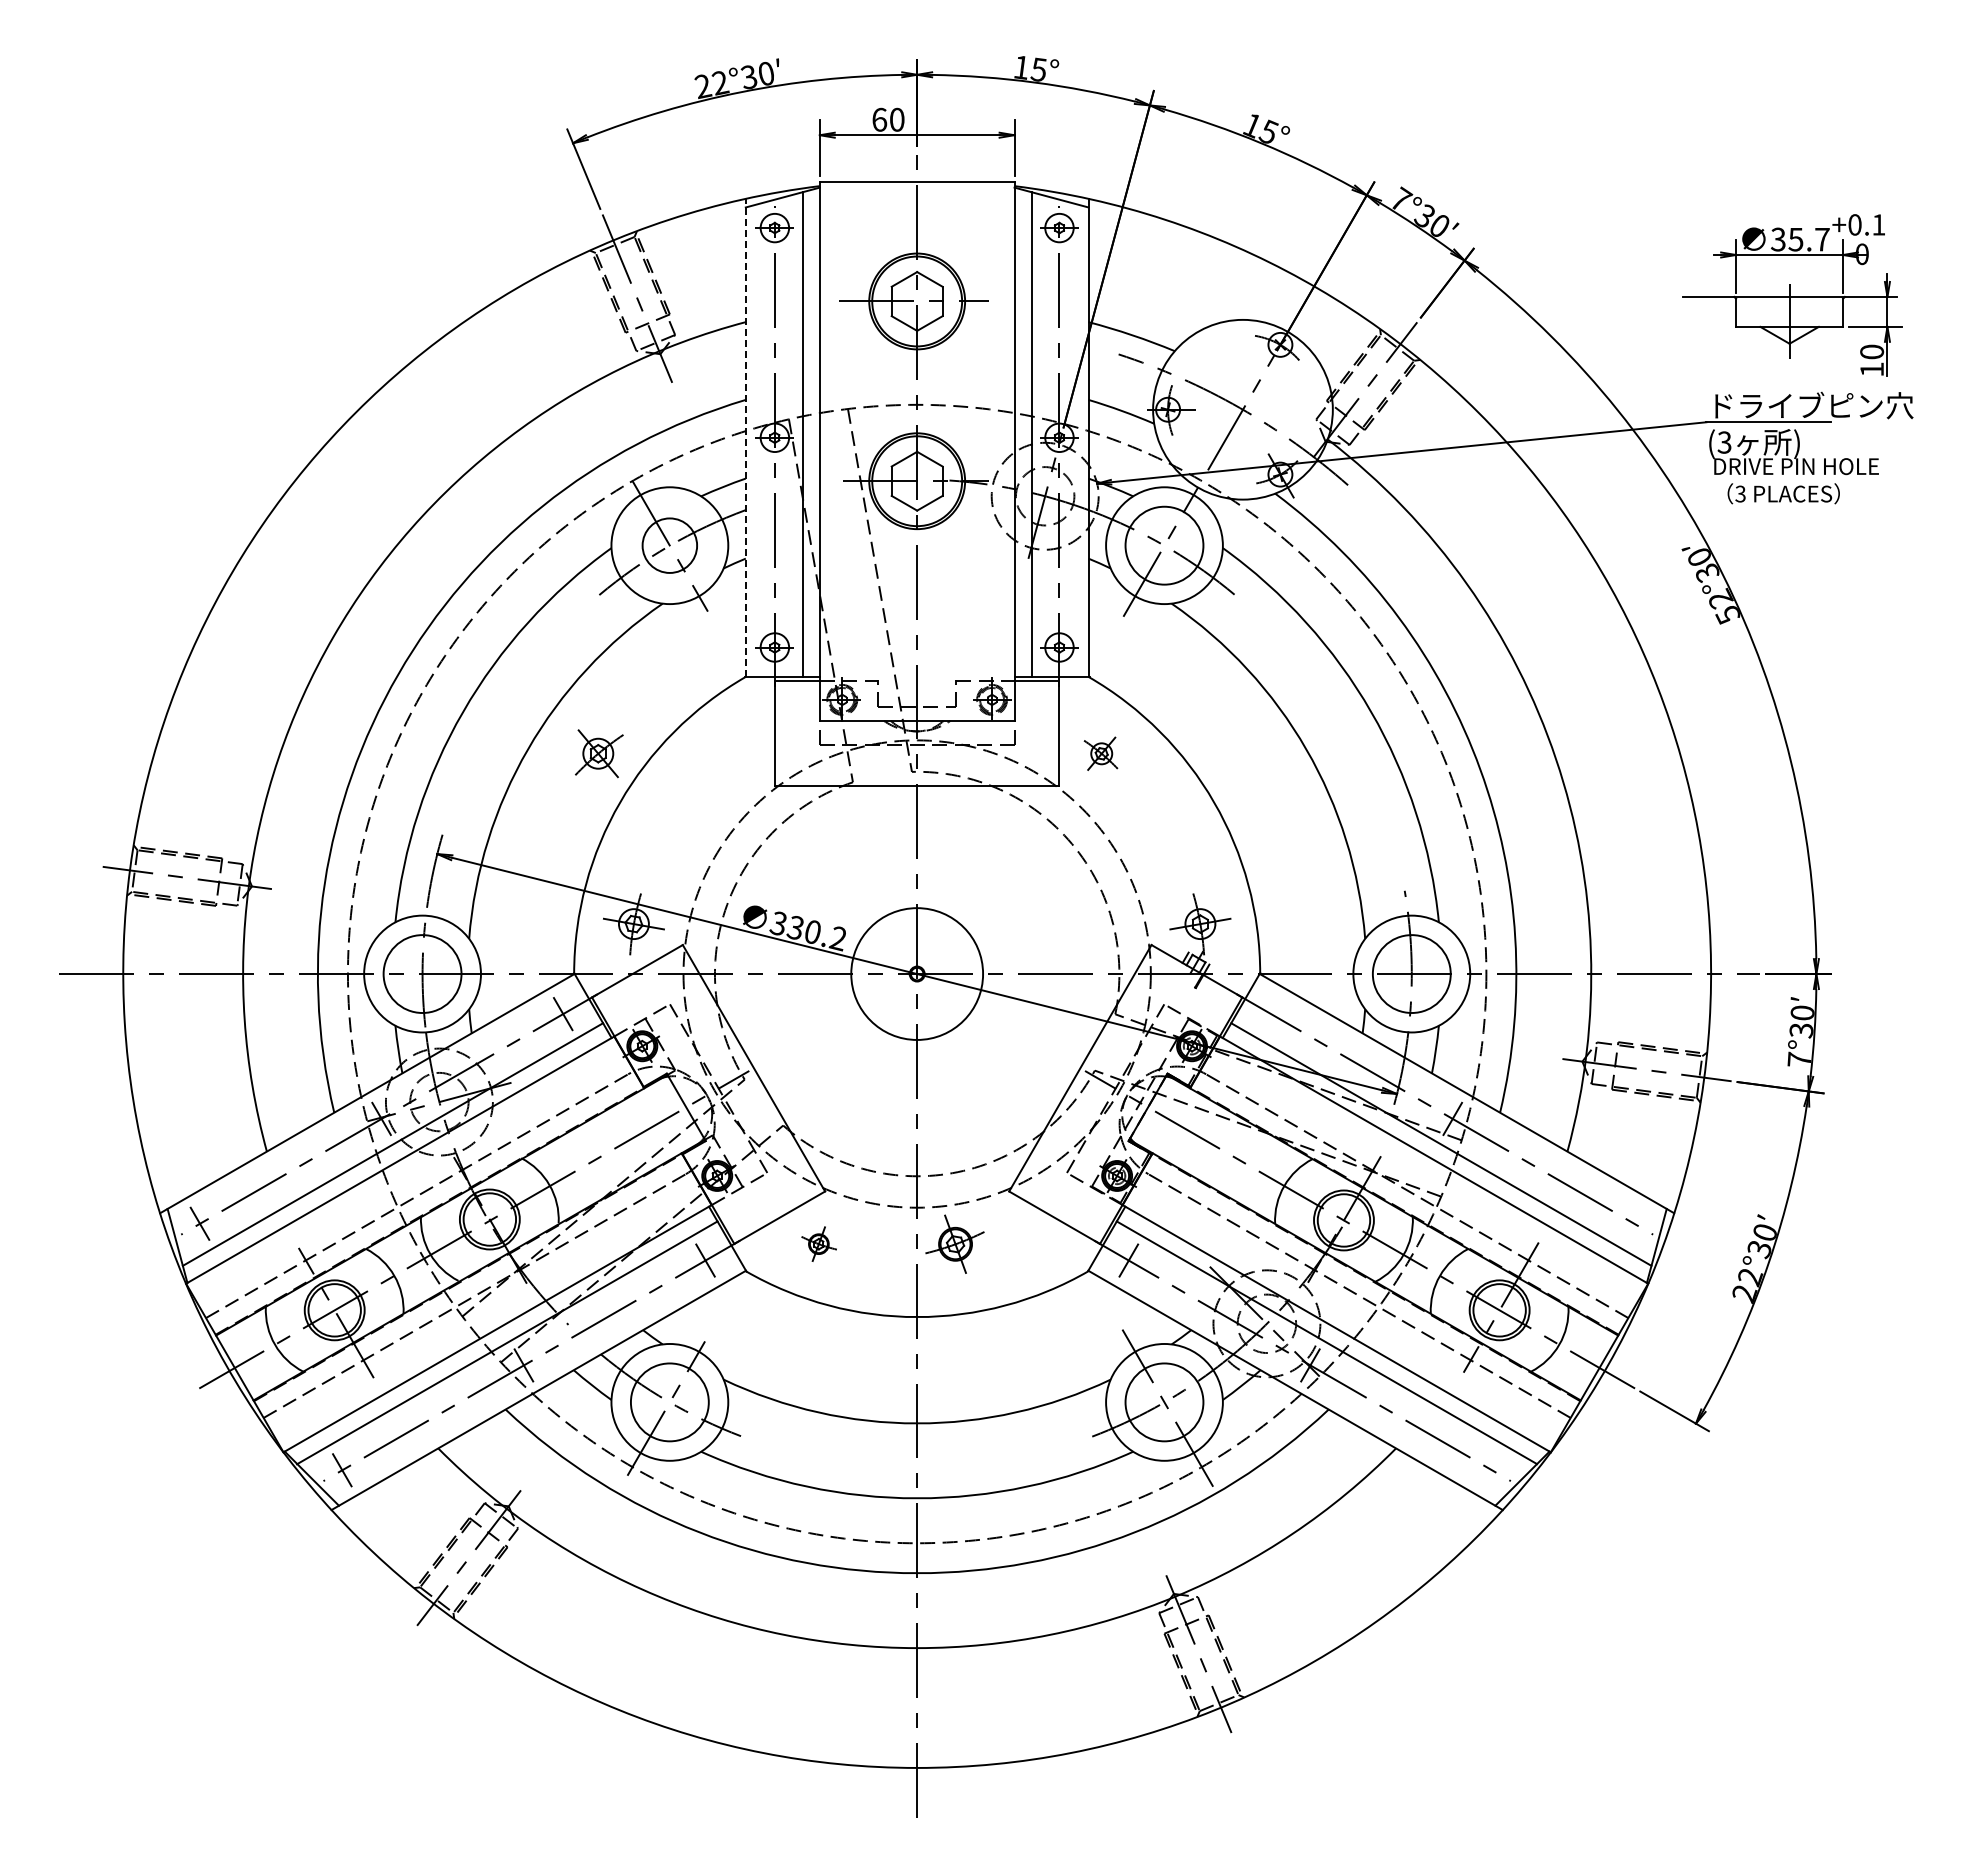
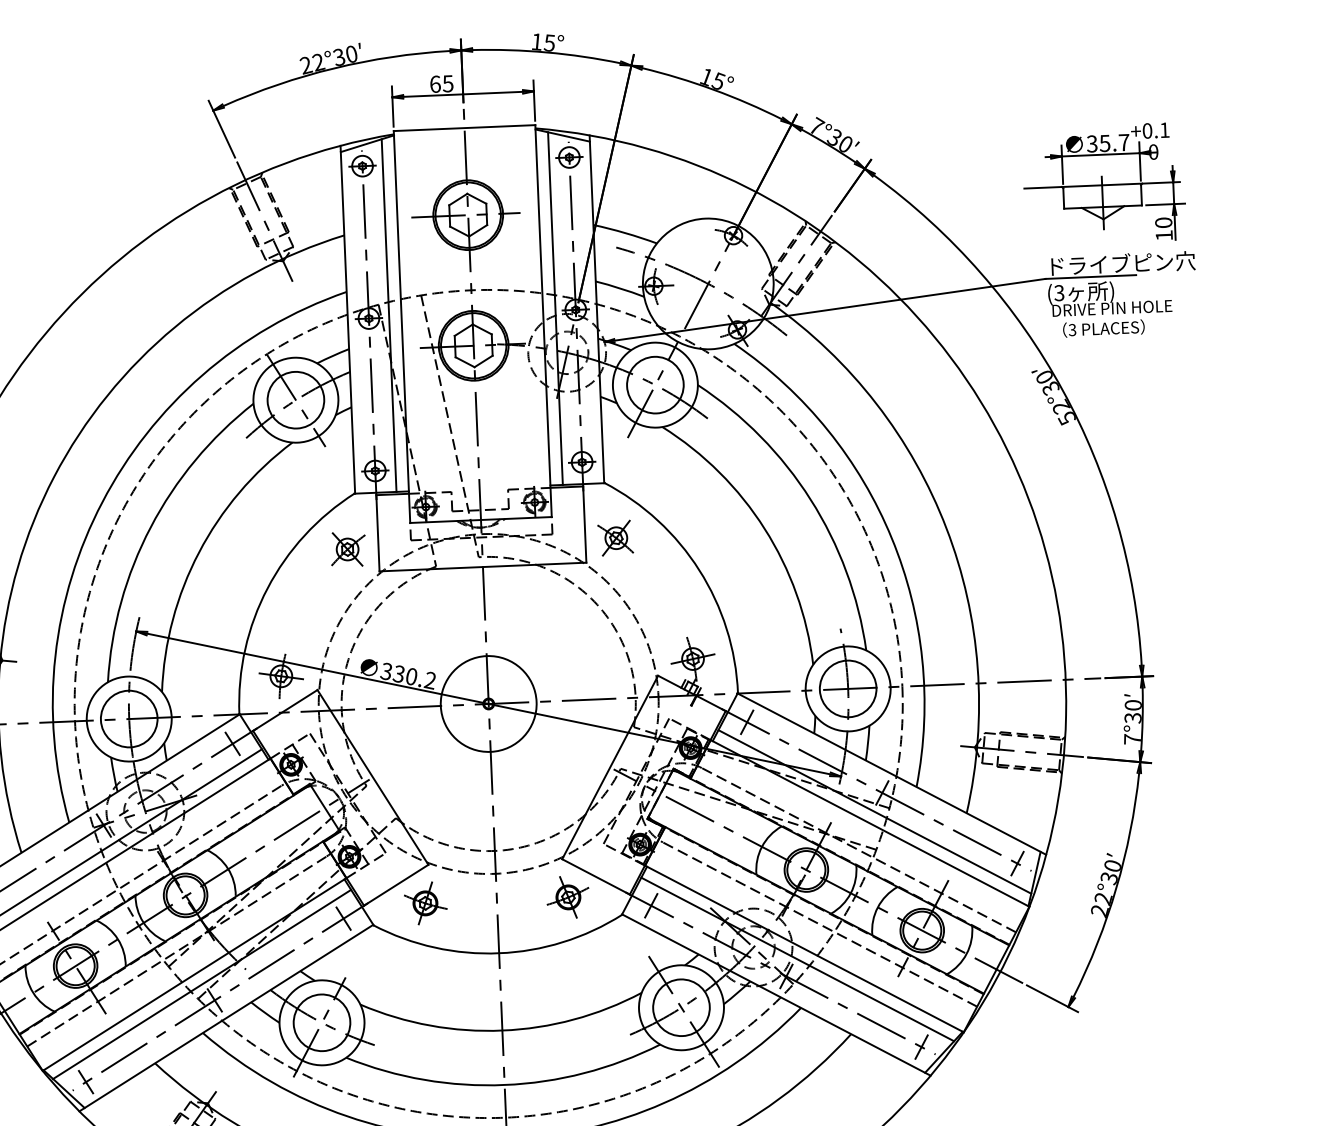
text: (896, 119) -> (447, 83), 60 -> 65
line: (745, 437) -> (347, 319), dashed -> solid
circle: (669, 545) -> (295, 400), size x1.43
part: (599, 753) -> (348, 549), moved
part: (1100, 753) -> (615, 538), size x1.43
line: (1270, 1013) -> (746, 721), added
line: (1634, 1223) -> (1017, 863), added
part: (818, 1243) -> (425, 902), size x1.67
part: (954, 1243) -> (567, 896), moved
line: (1491, 1470) -> (921, 1047), added

